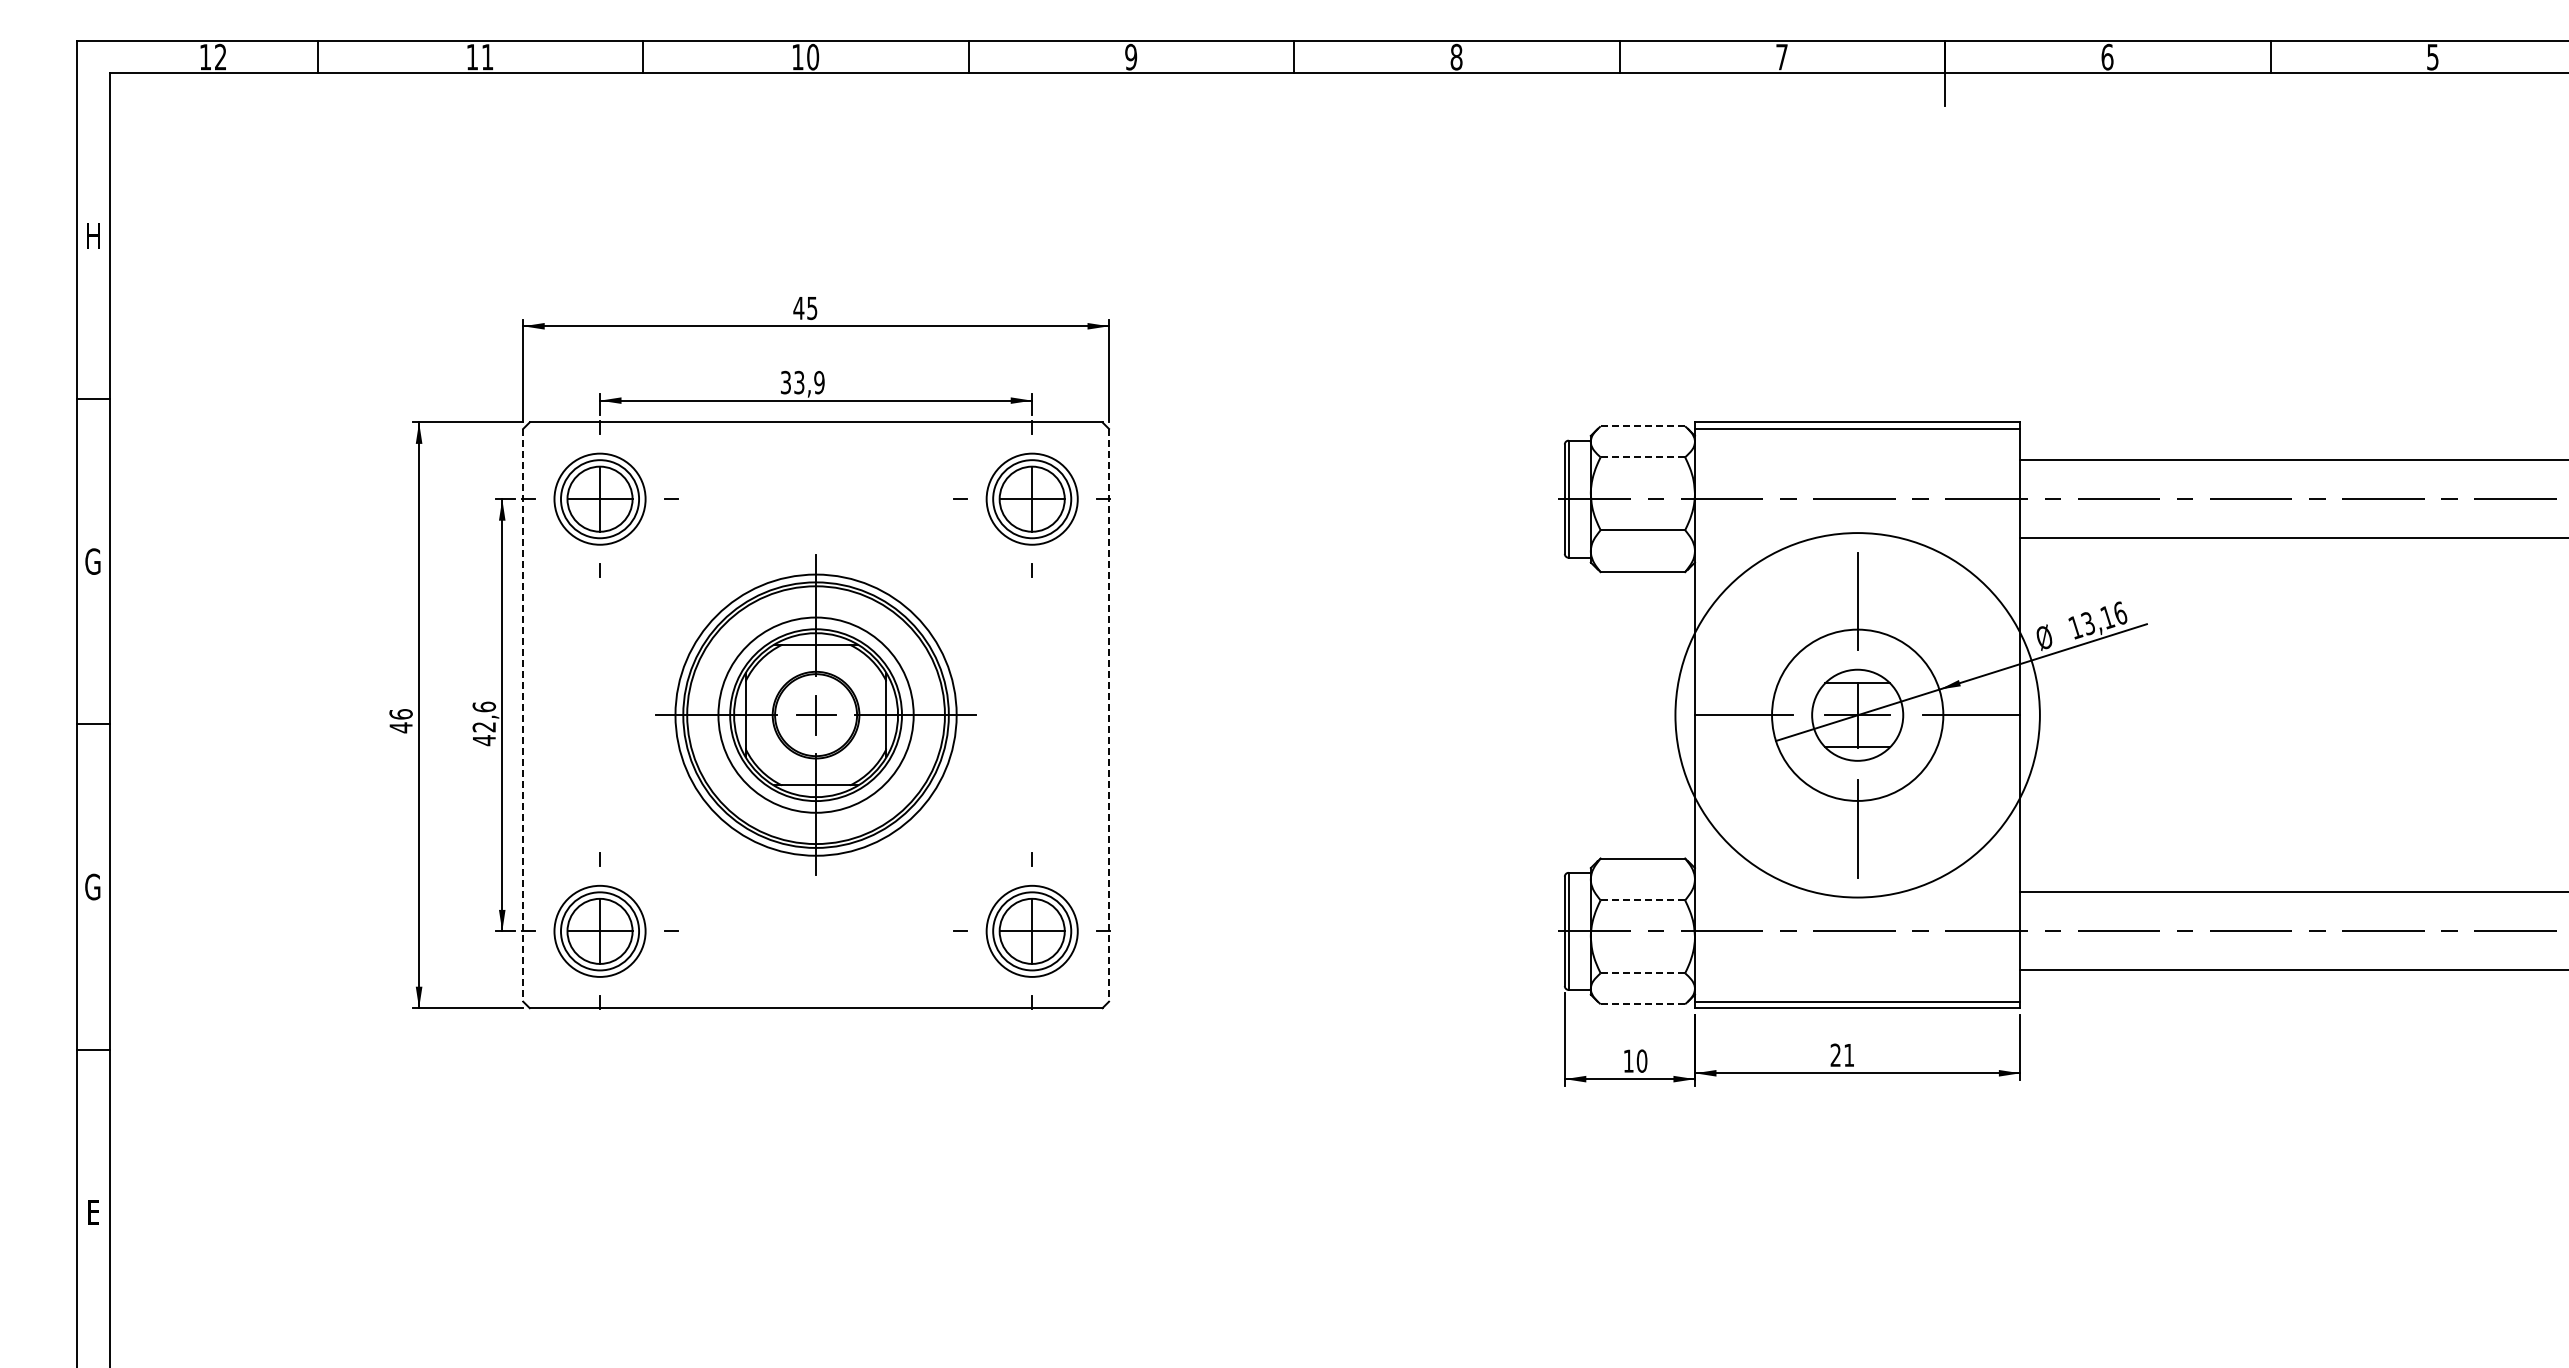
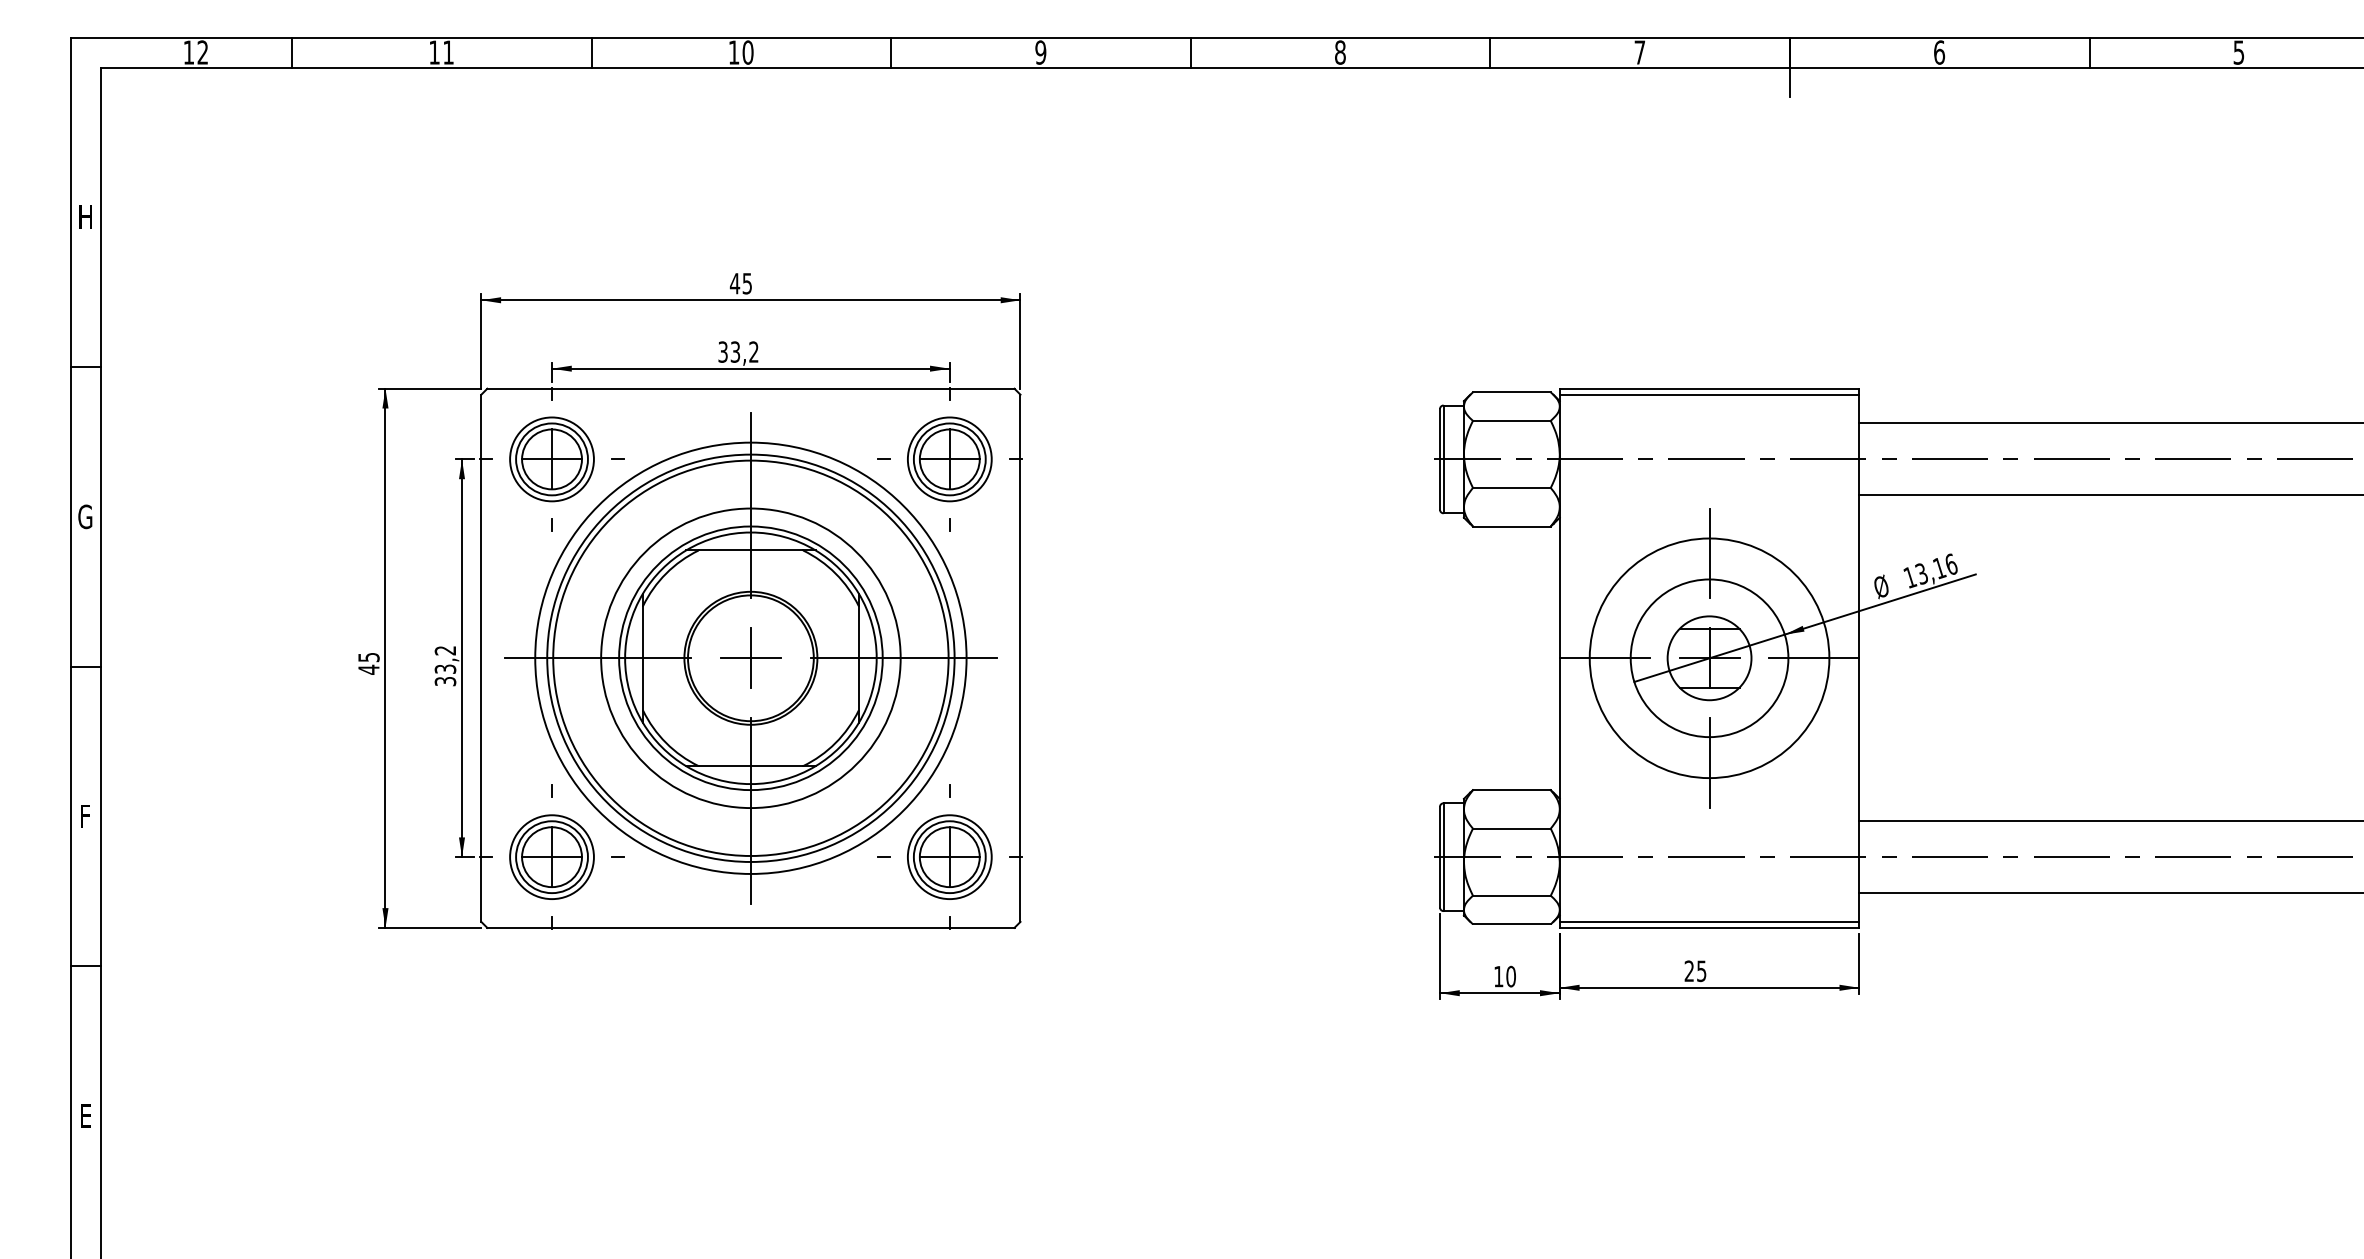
text: (819, 382) -> (754, 351), 33,9 -> 33,2
line: (1642, 426) -> (1511, 392), dashed -> solid
line: (1642, 457) -> (1511, 421), dashed -> solid
text: (400, 714) -> (368, 657), 46 -> 45
part: (815, 714) -> (750, 657), size x1.67
line: (523, 715) -> (481, 658), dashed -> solid
line: (1109, 715) -> (1020, 658), dashed -> solid
circle: (1857, 715) -> (1709, 658), size x0.71
text: (484, 723) -> (445, 665), 42,6 -> 33,2
text: (92, 886) -> (84, 815), G -> F
line: (1642, 900) -> (1511, 828), dashed -> solid
line: (1642, 973) -> (1511, 895), dashed -> solid
line: (1642, 1004) -> (1511, 924), dashed -> solid
text: (1849, 1055) -> (1702, 971), 21 -> 25

